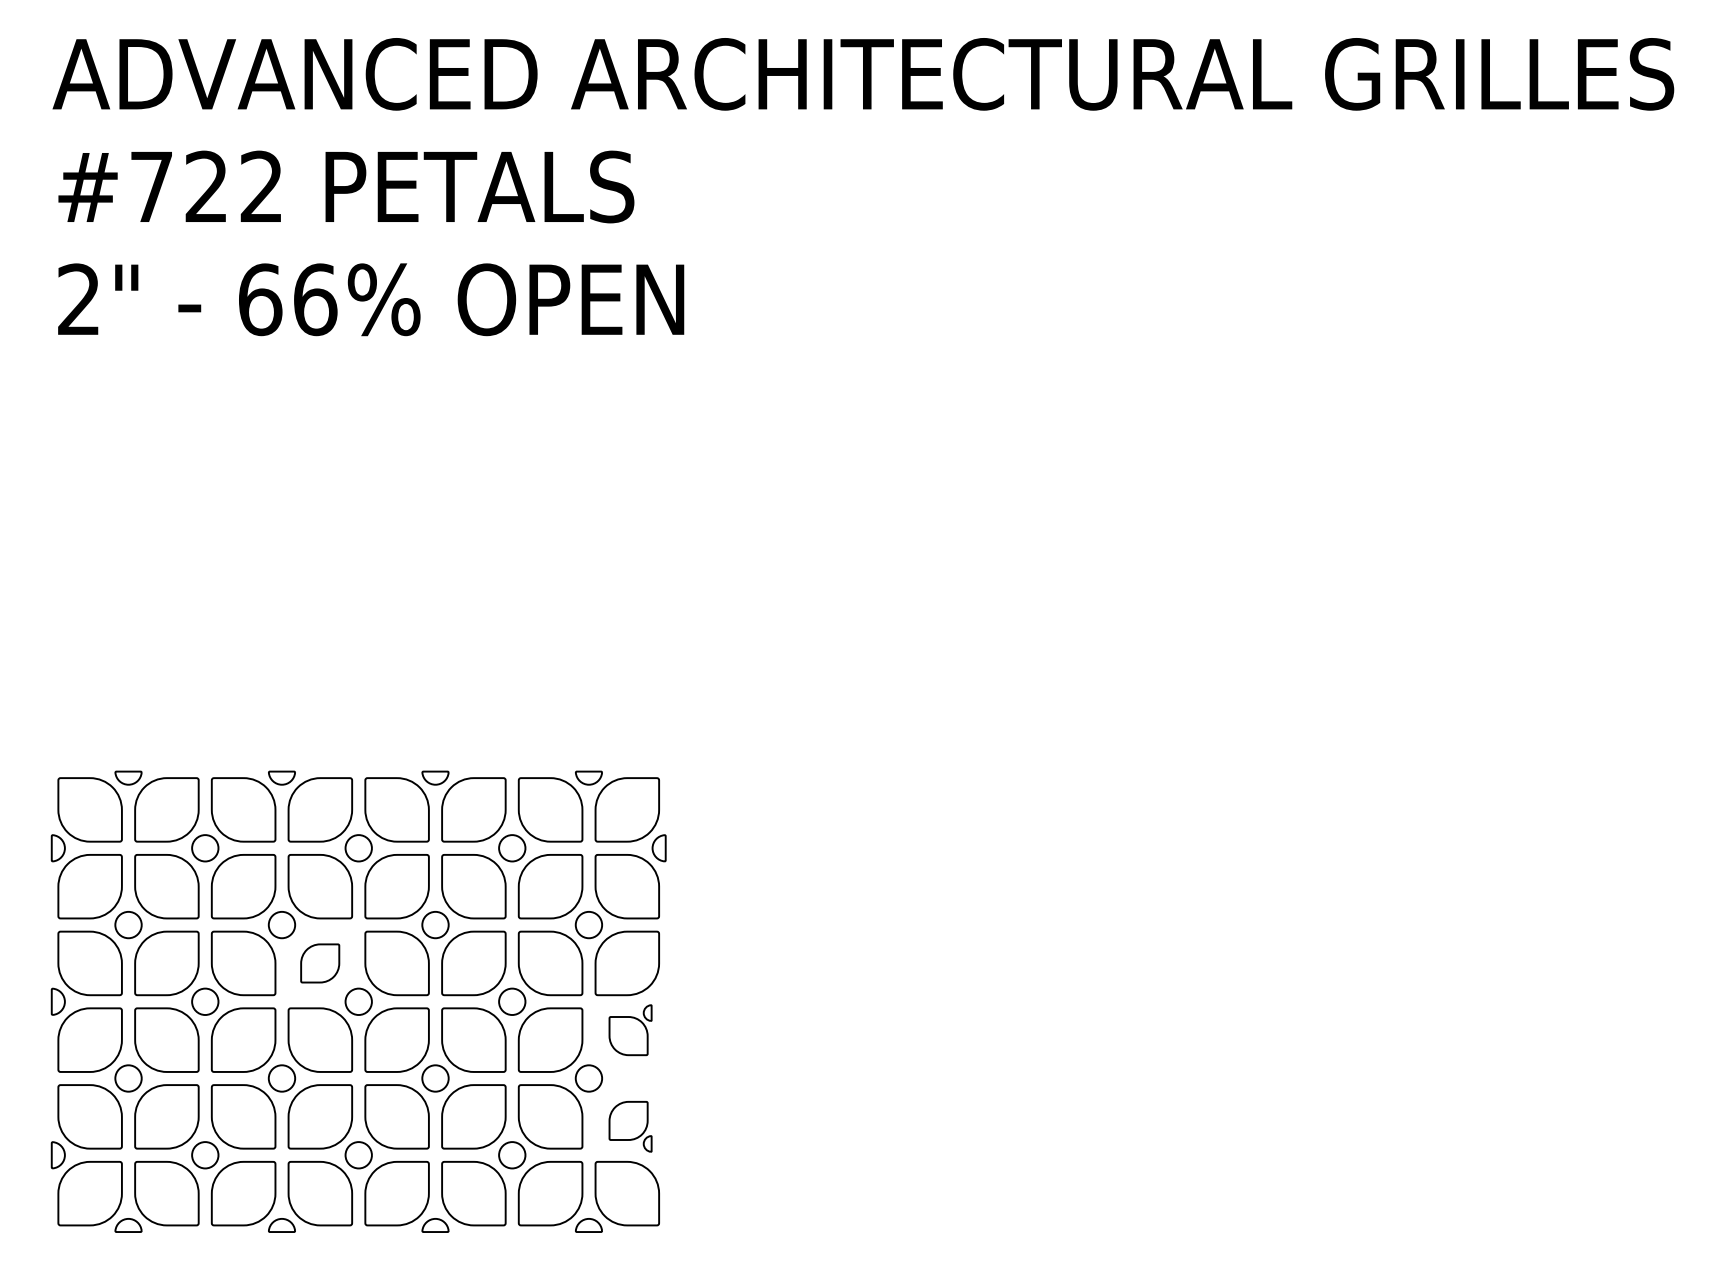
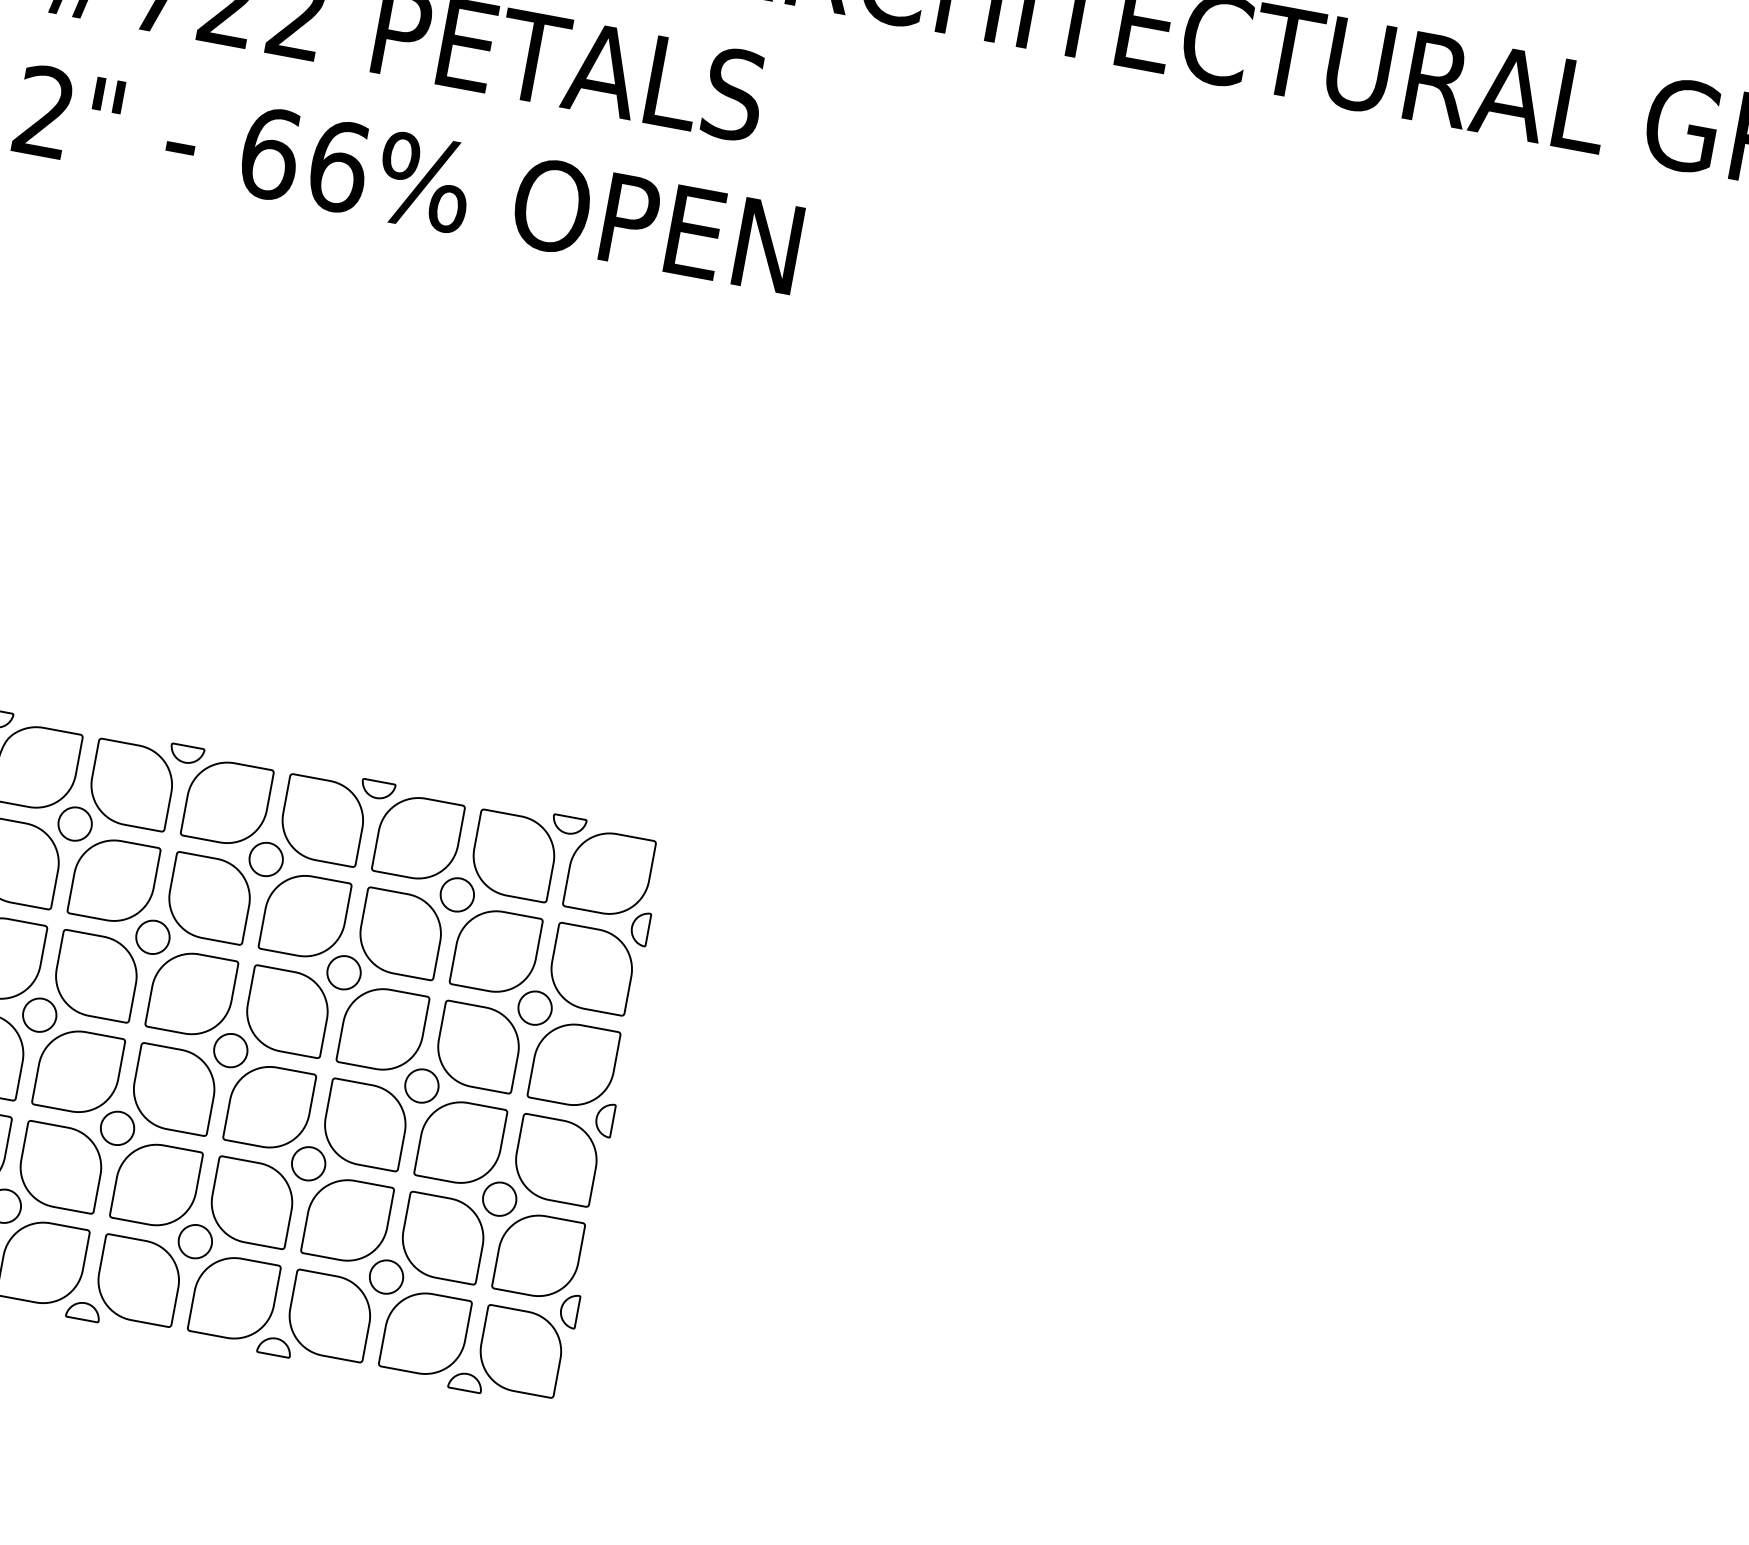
part: (319, 963) -> (190, 993), size x1.67
part: (630, 1029) -> (562, 1147), size x1.67
part: (630, 1126) -> (540, 1268), size x1.67

